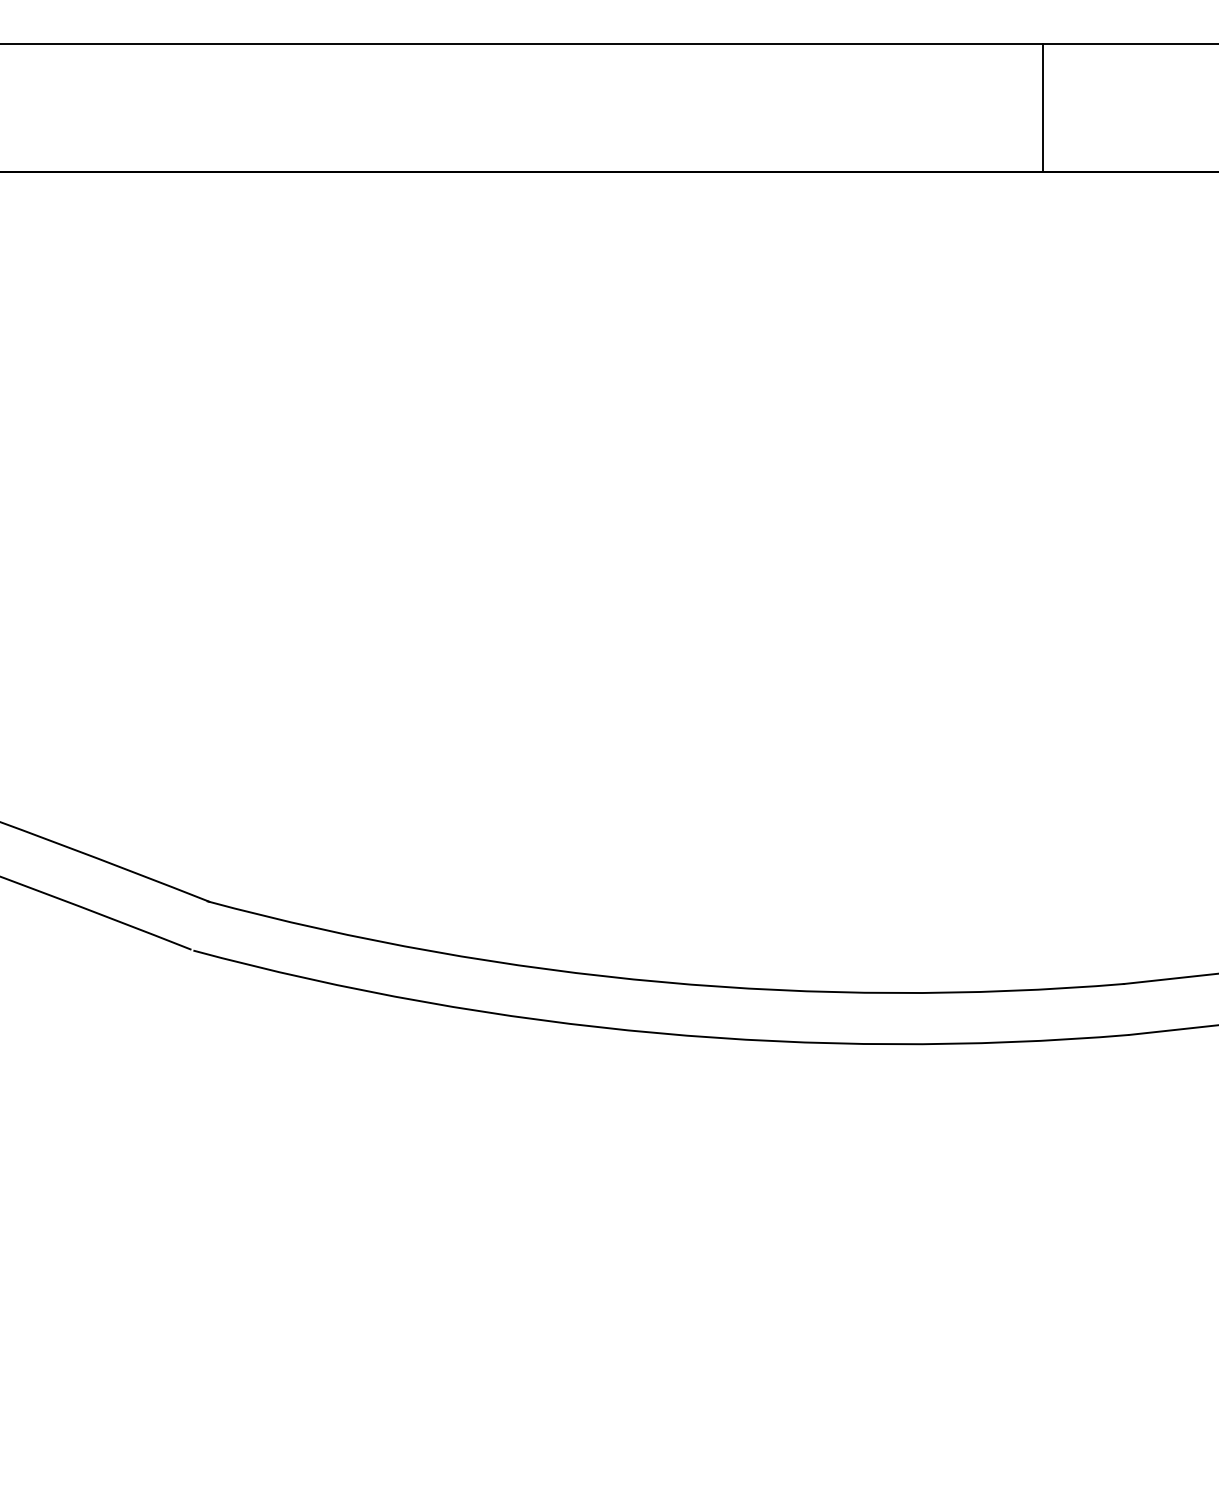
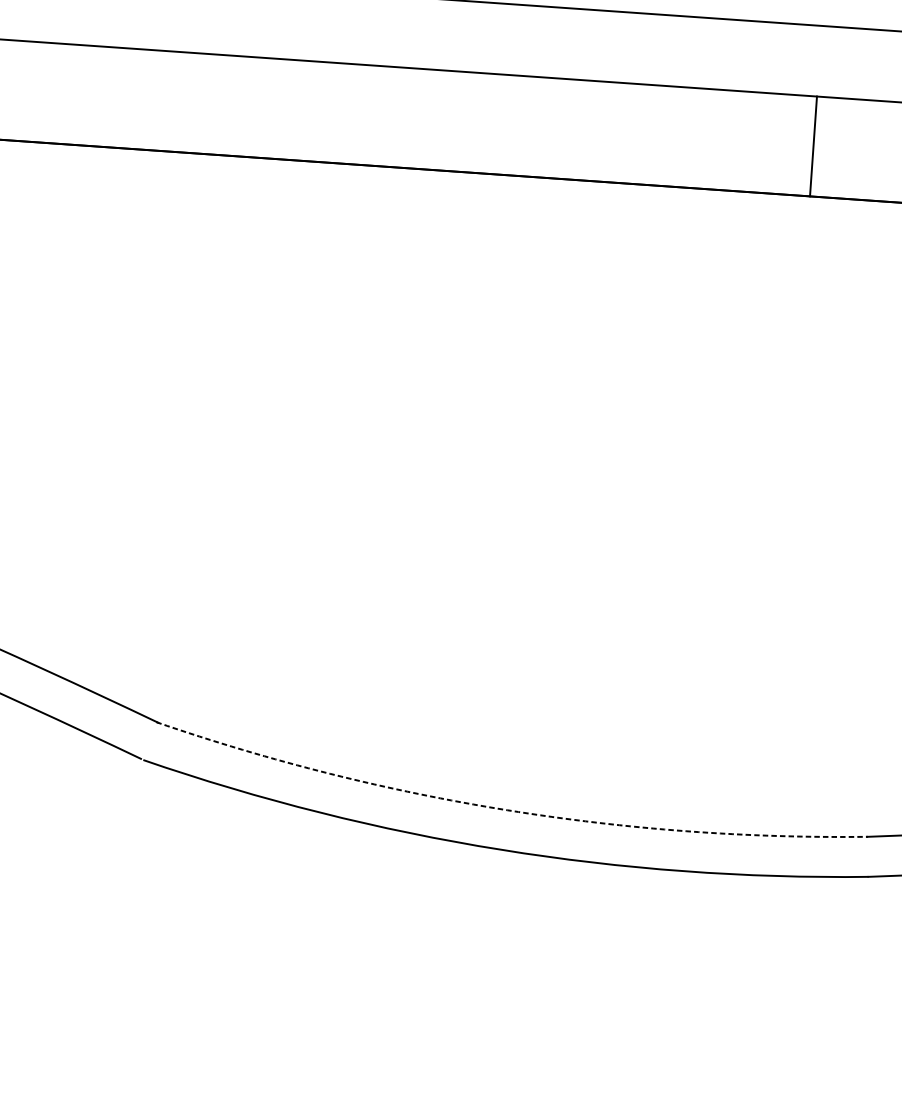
line: (1042, 107) -> (813, 146), moved
arc: (662, 982) -> (507, 810), solid -> dashed

